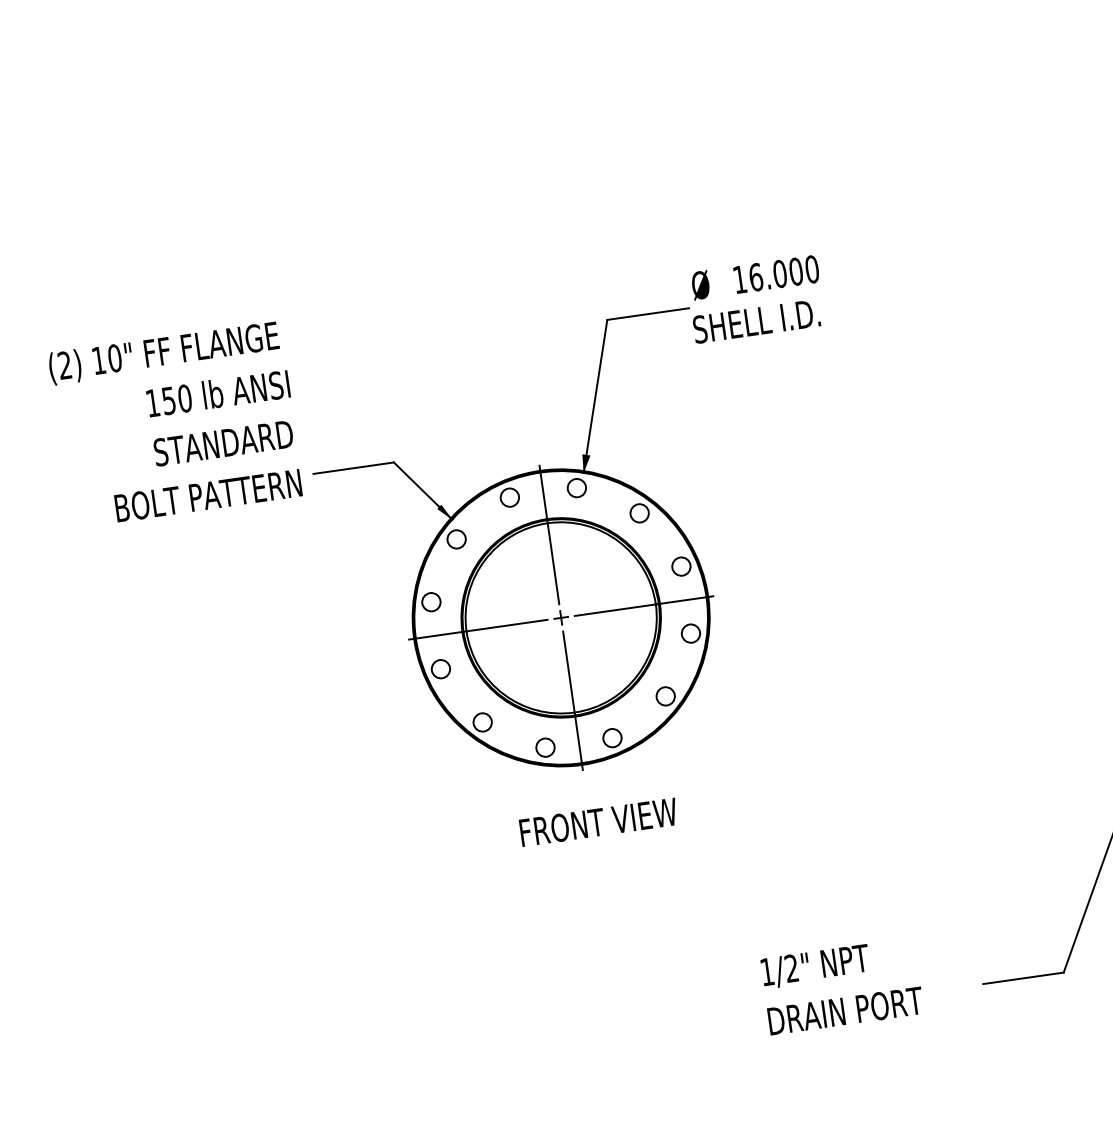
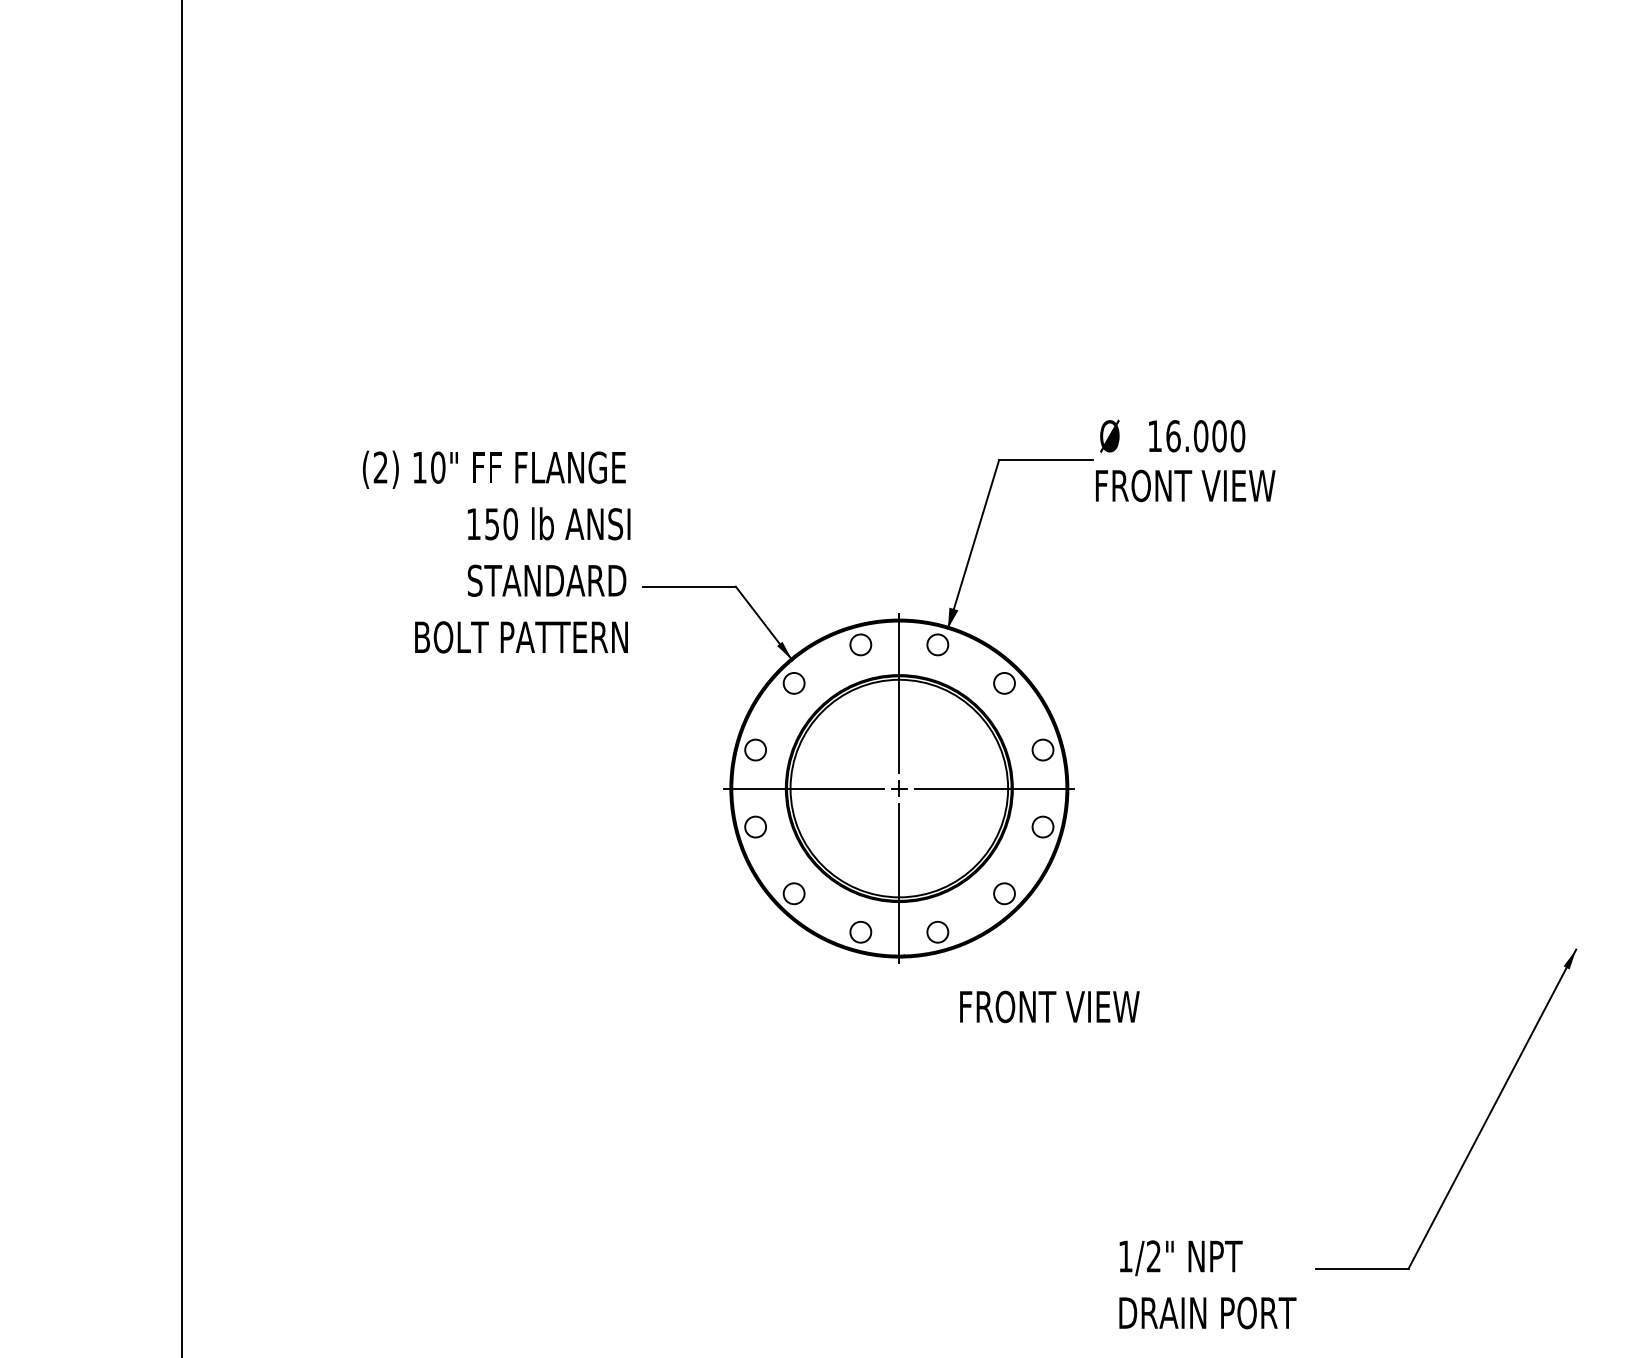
text: (772, 318) -> (1185, 485), SHELL I.D. -> FRONT VIEW
text: (176, 424) -> (496, 551), moved
text: (598, 822) -> (1049, 1006), moved
text: (841, 986) -> (1207, 1284), moved

